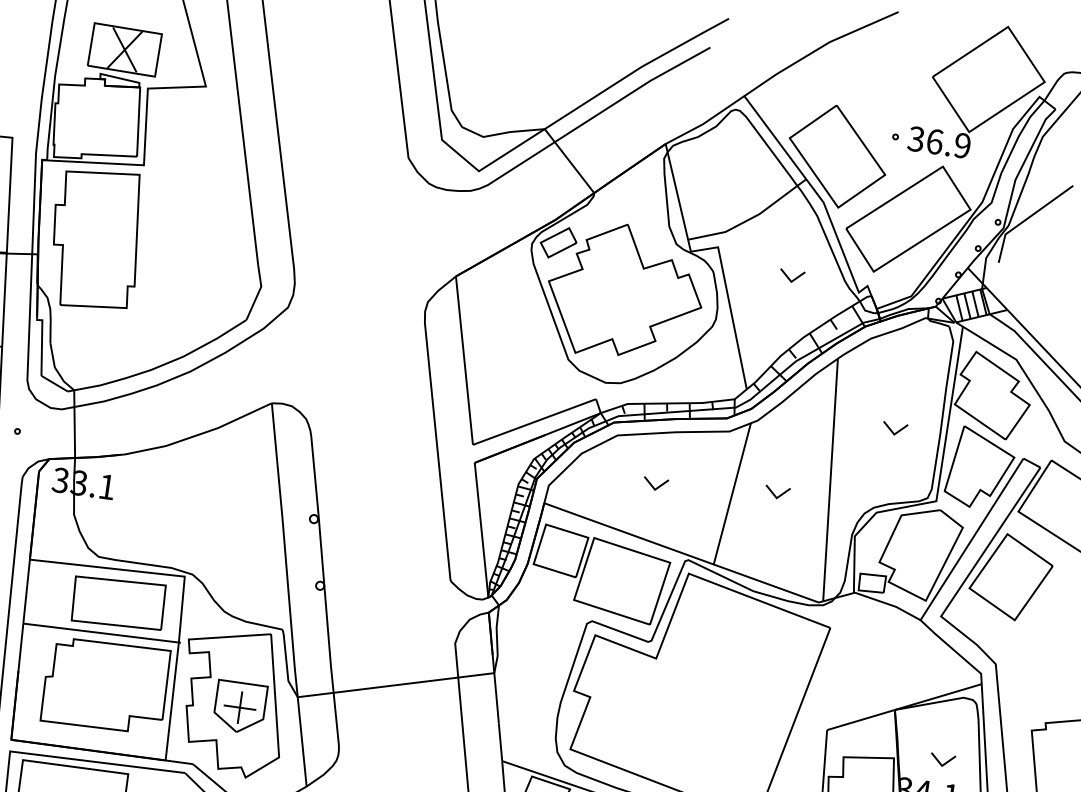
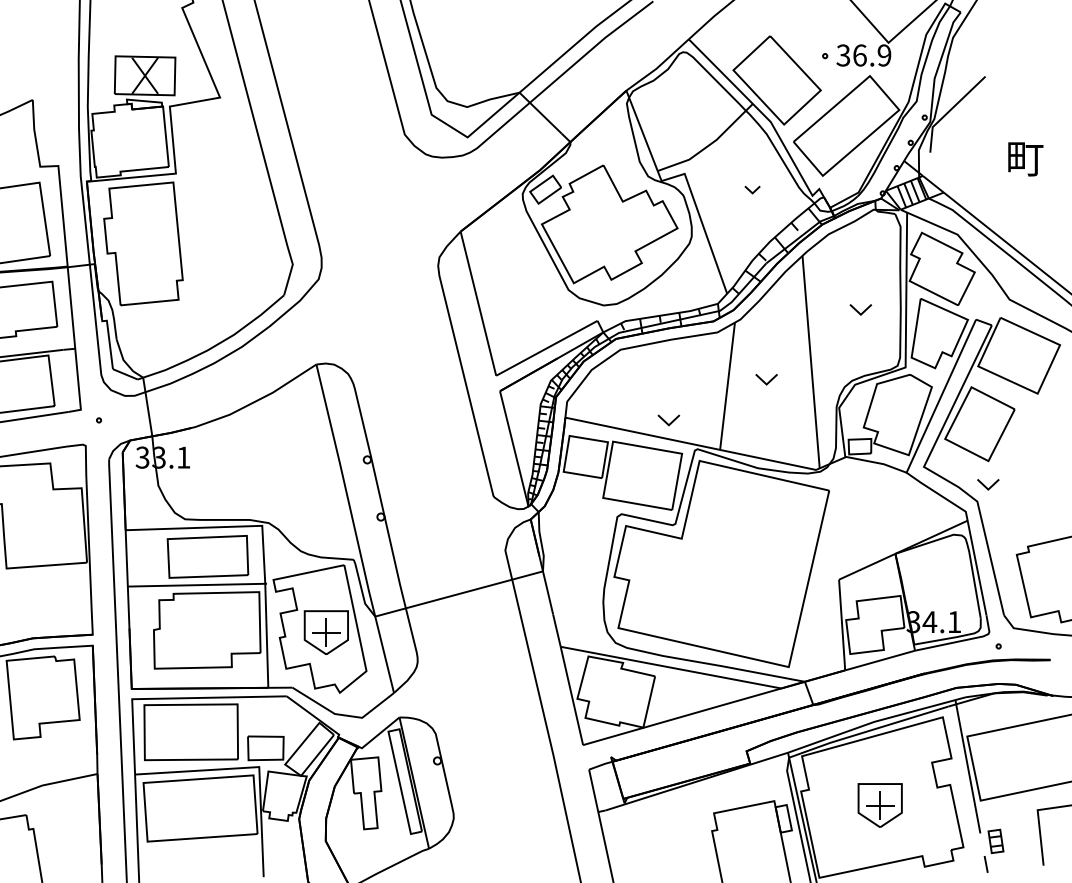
part: (792, 275) -> (752, 189), size x0.7
part: (655, 484) -> (668, 420), moved
part: (943, 760) -> (988, 484), moved

